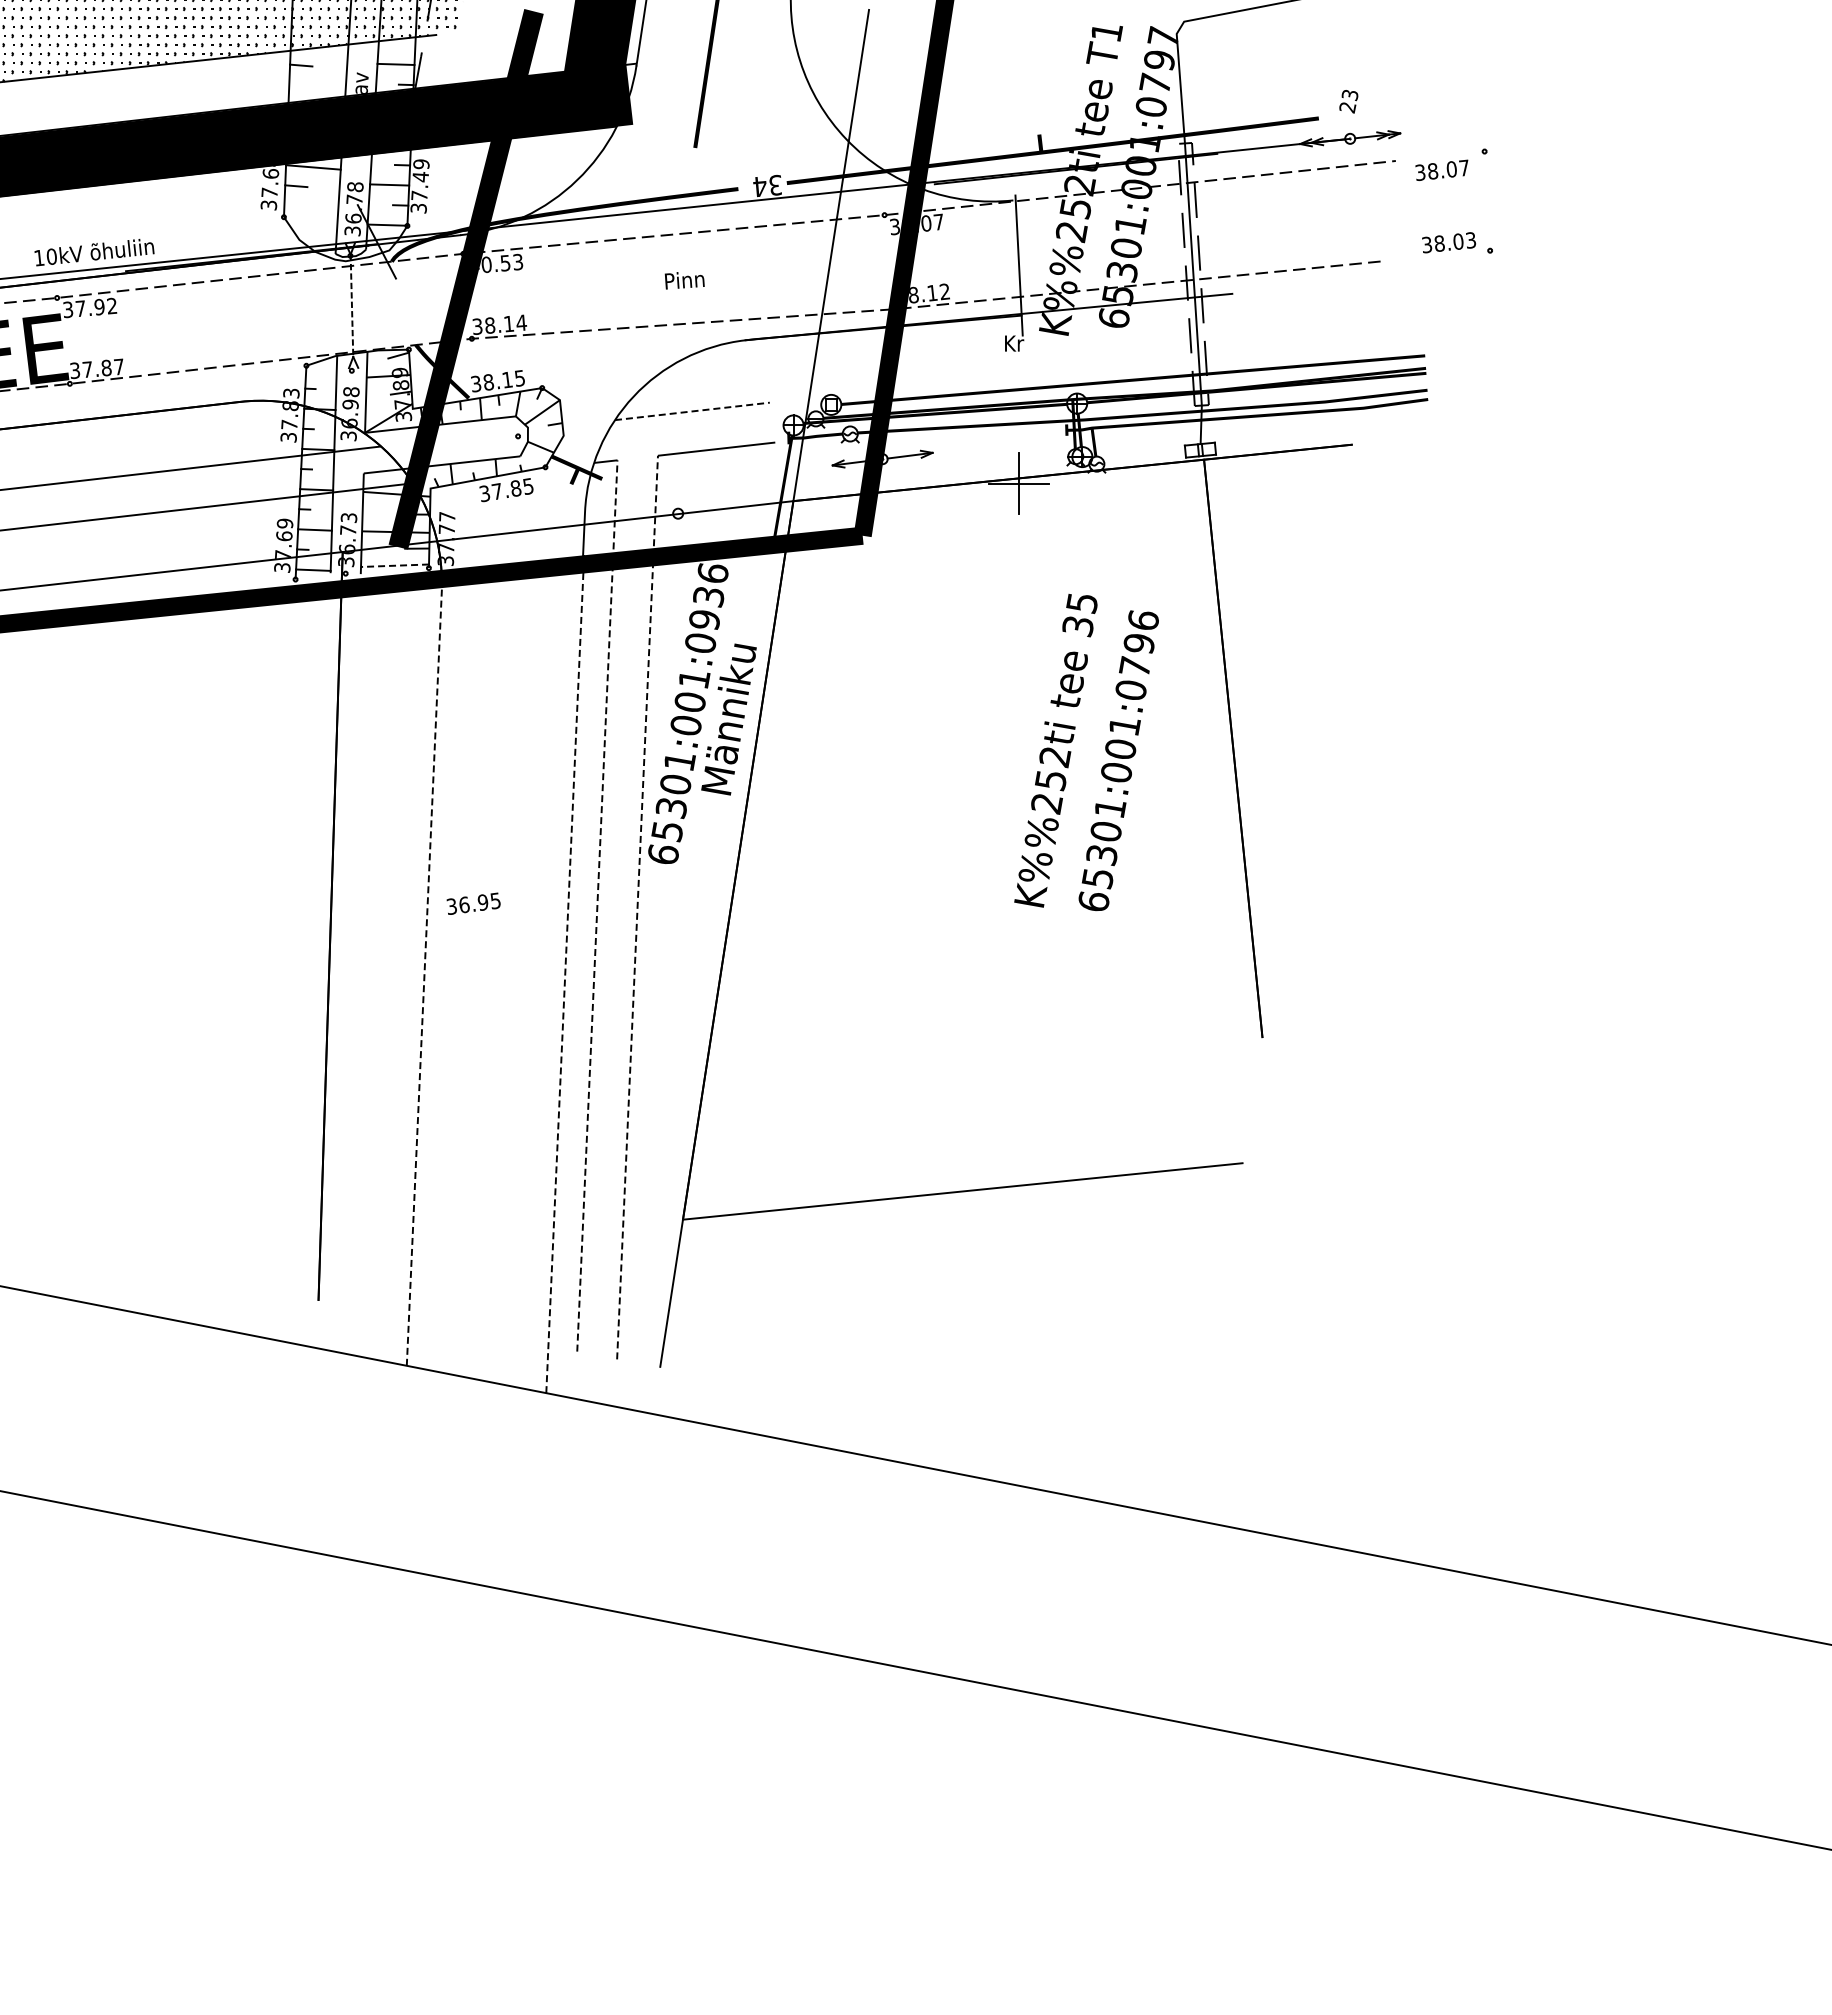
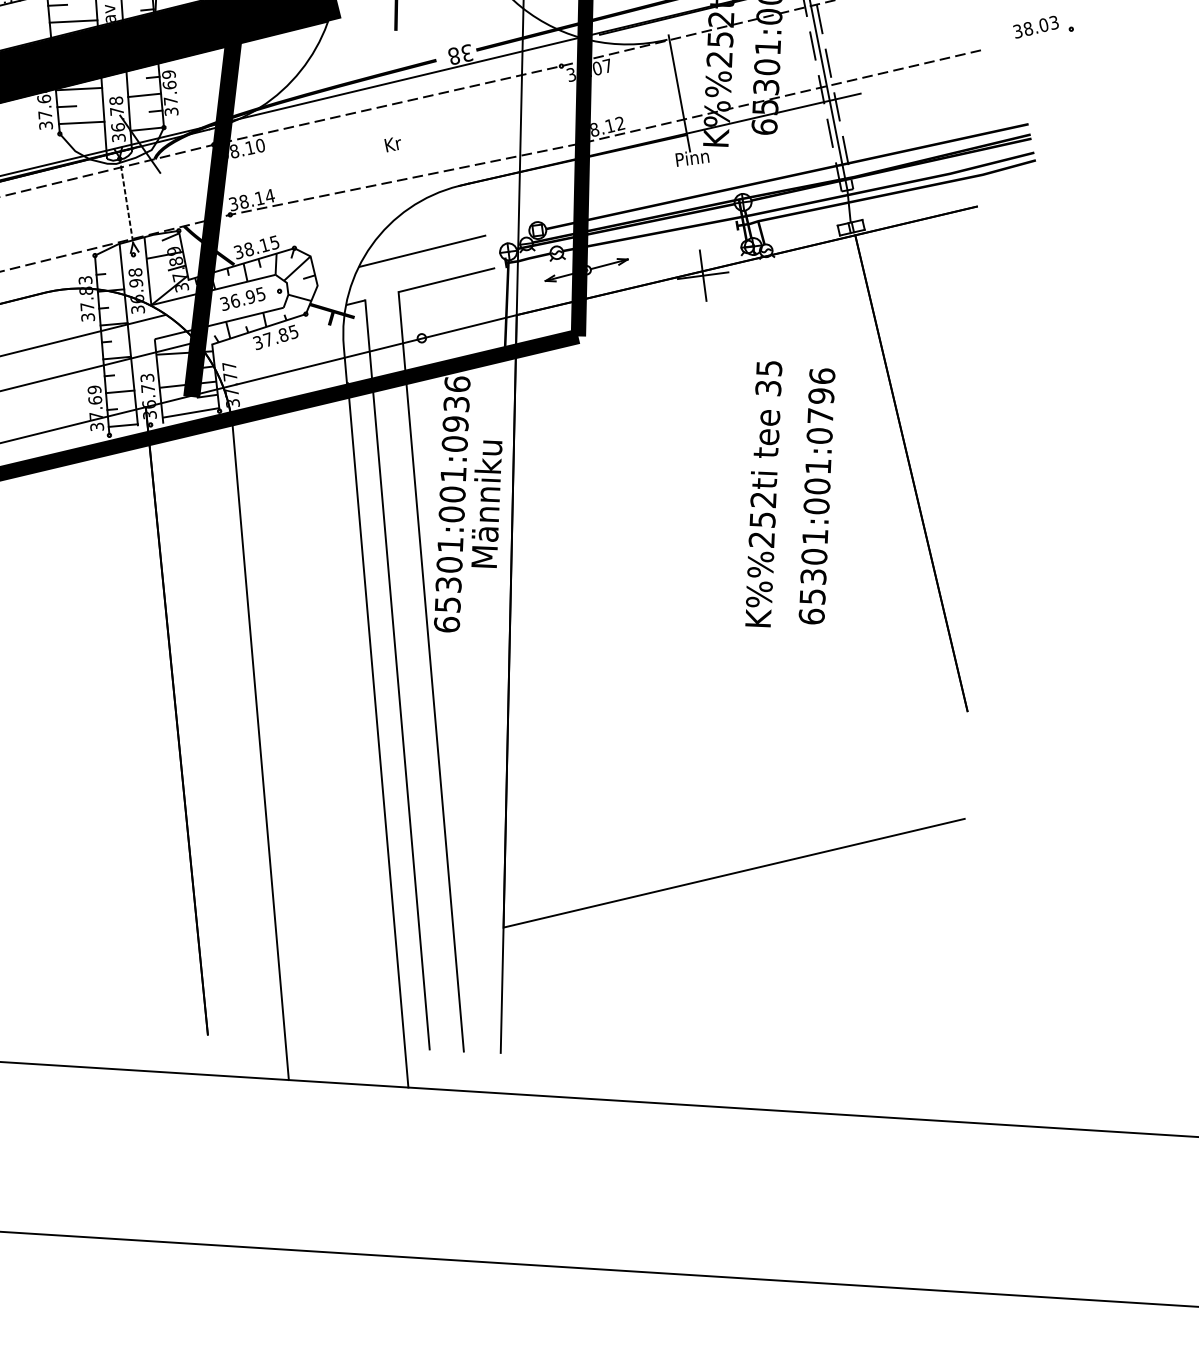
line: (317, 86) -> (73, 21), added
text: (420, 177) -> (169, 85), 37.49 -> 37.69
text: (759, 186) -> (453, 55), 34 -> 38
line: (311, 207) -> (81, 122), added
text: (500, 263) -> (245, 148), 40.53 -> 38.10
text: (685, 280) -> (402, 142), Pinn -> Kr
text: (1025, 342) -> (693, 157), Kr -> Pinn
line: (692, 411) -> (422, 251), dashed -> solid
line: (394, 565) -> (190, 412), dashed -> solid
text: (473, 903) -> (242, 298), moved
line: (597, 905) -> (397, 674), dashed -> solid
line: (637, 907) -> (431, 671), dashed -> solid
line: (424, 968) -> (259, 746), dashed -> solid
line: (565, 973) -> (378, 734), dashed -> solid

